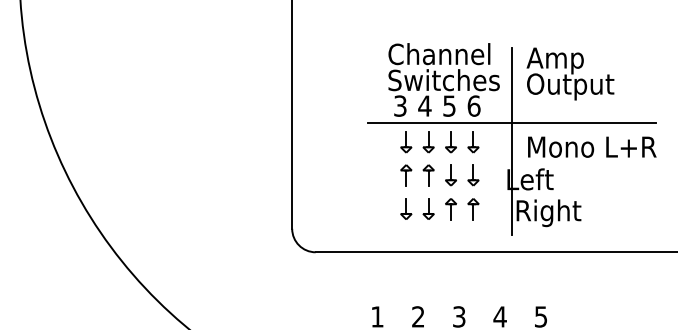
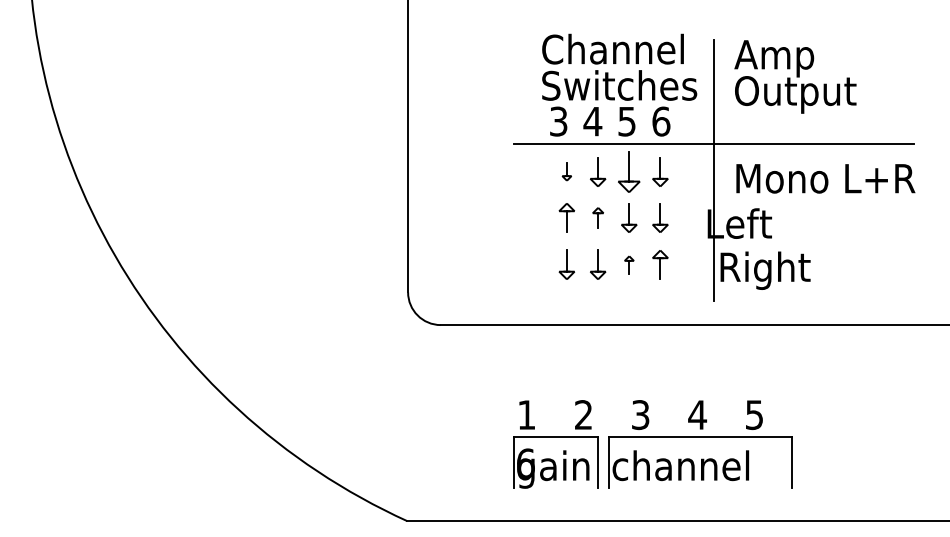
part: (405, 141) -> (566, 171), size x0.6
part: (451, 141) -> (629, 171), size x1.4
part: (428, 175) -> (598, 217), size x0.7
part: (451, 208) -> (629, 264), size x0.6

